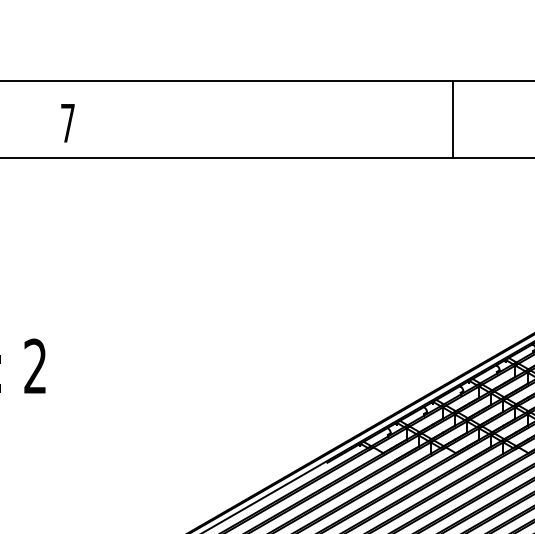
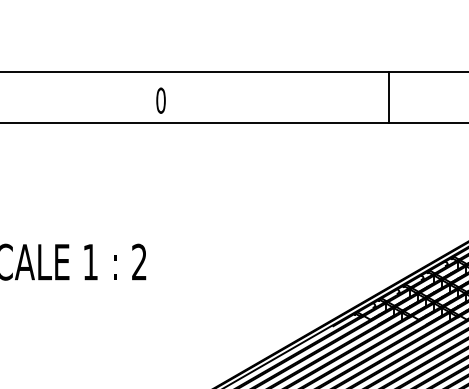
line: (452, 118) -> (388, 97), moved
text: (67, 122) -> (160, 100), 7 -> 0

